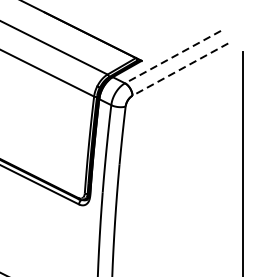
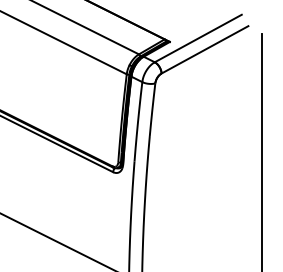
line: (173, 57) -> (198, 38), dashed -> solid
line: (179, 70) -> (204, 50), dashed -> solid

